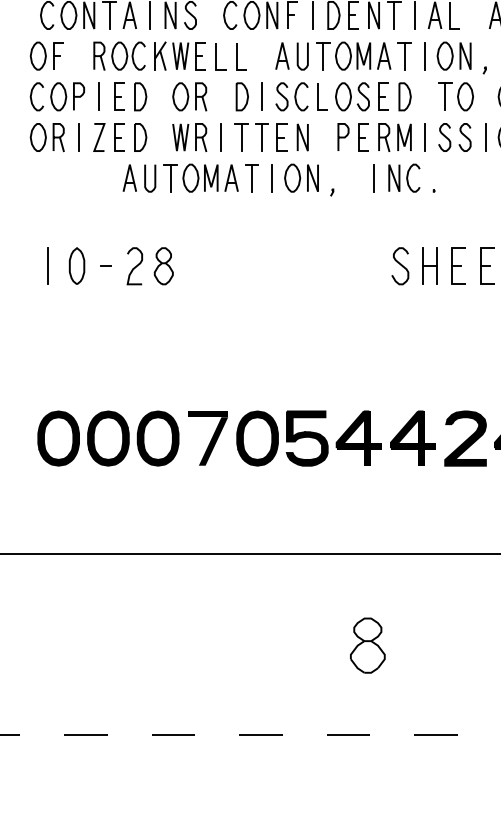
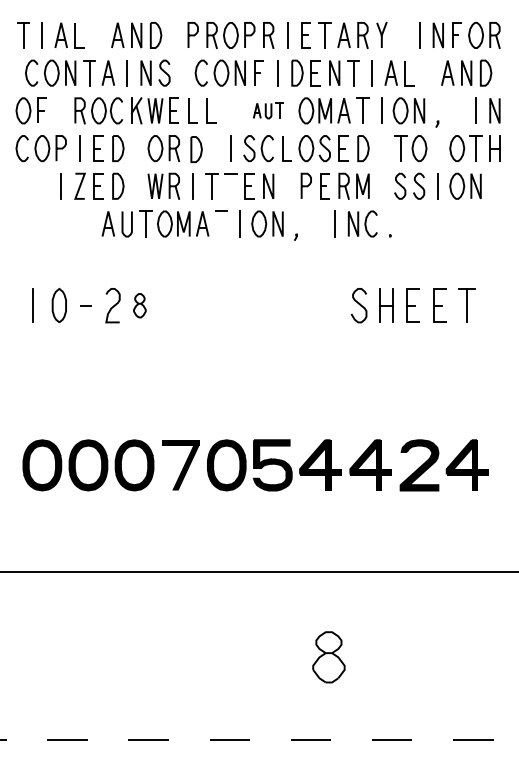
part: (302, 55) -> (268, 110), size x0.6
part: (242, 96) -> (196, 149), moved
part: (46, 136) -> (31, 185), removed
line: (261, 136) -> (230, 185), removed
line: (424, 136) -> (381, 185), removed
line: (251, 177) -> (221, 223), removed
part: (163, 266) -> (139, 305), size x0.7

